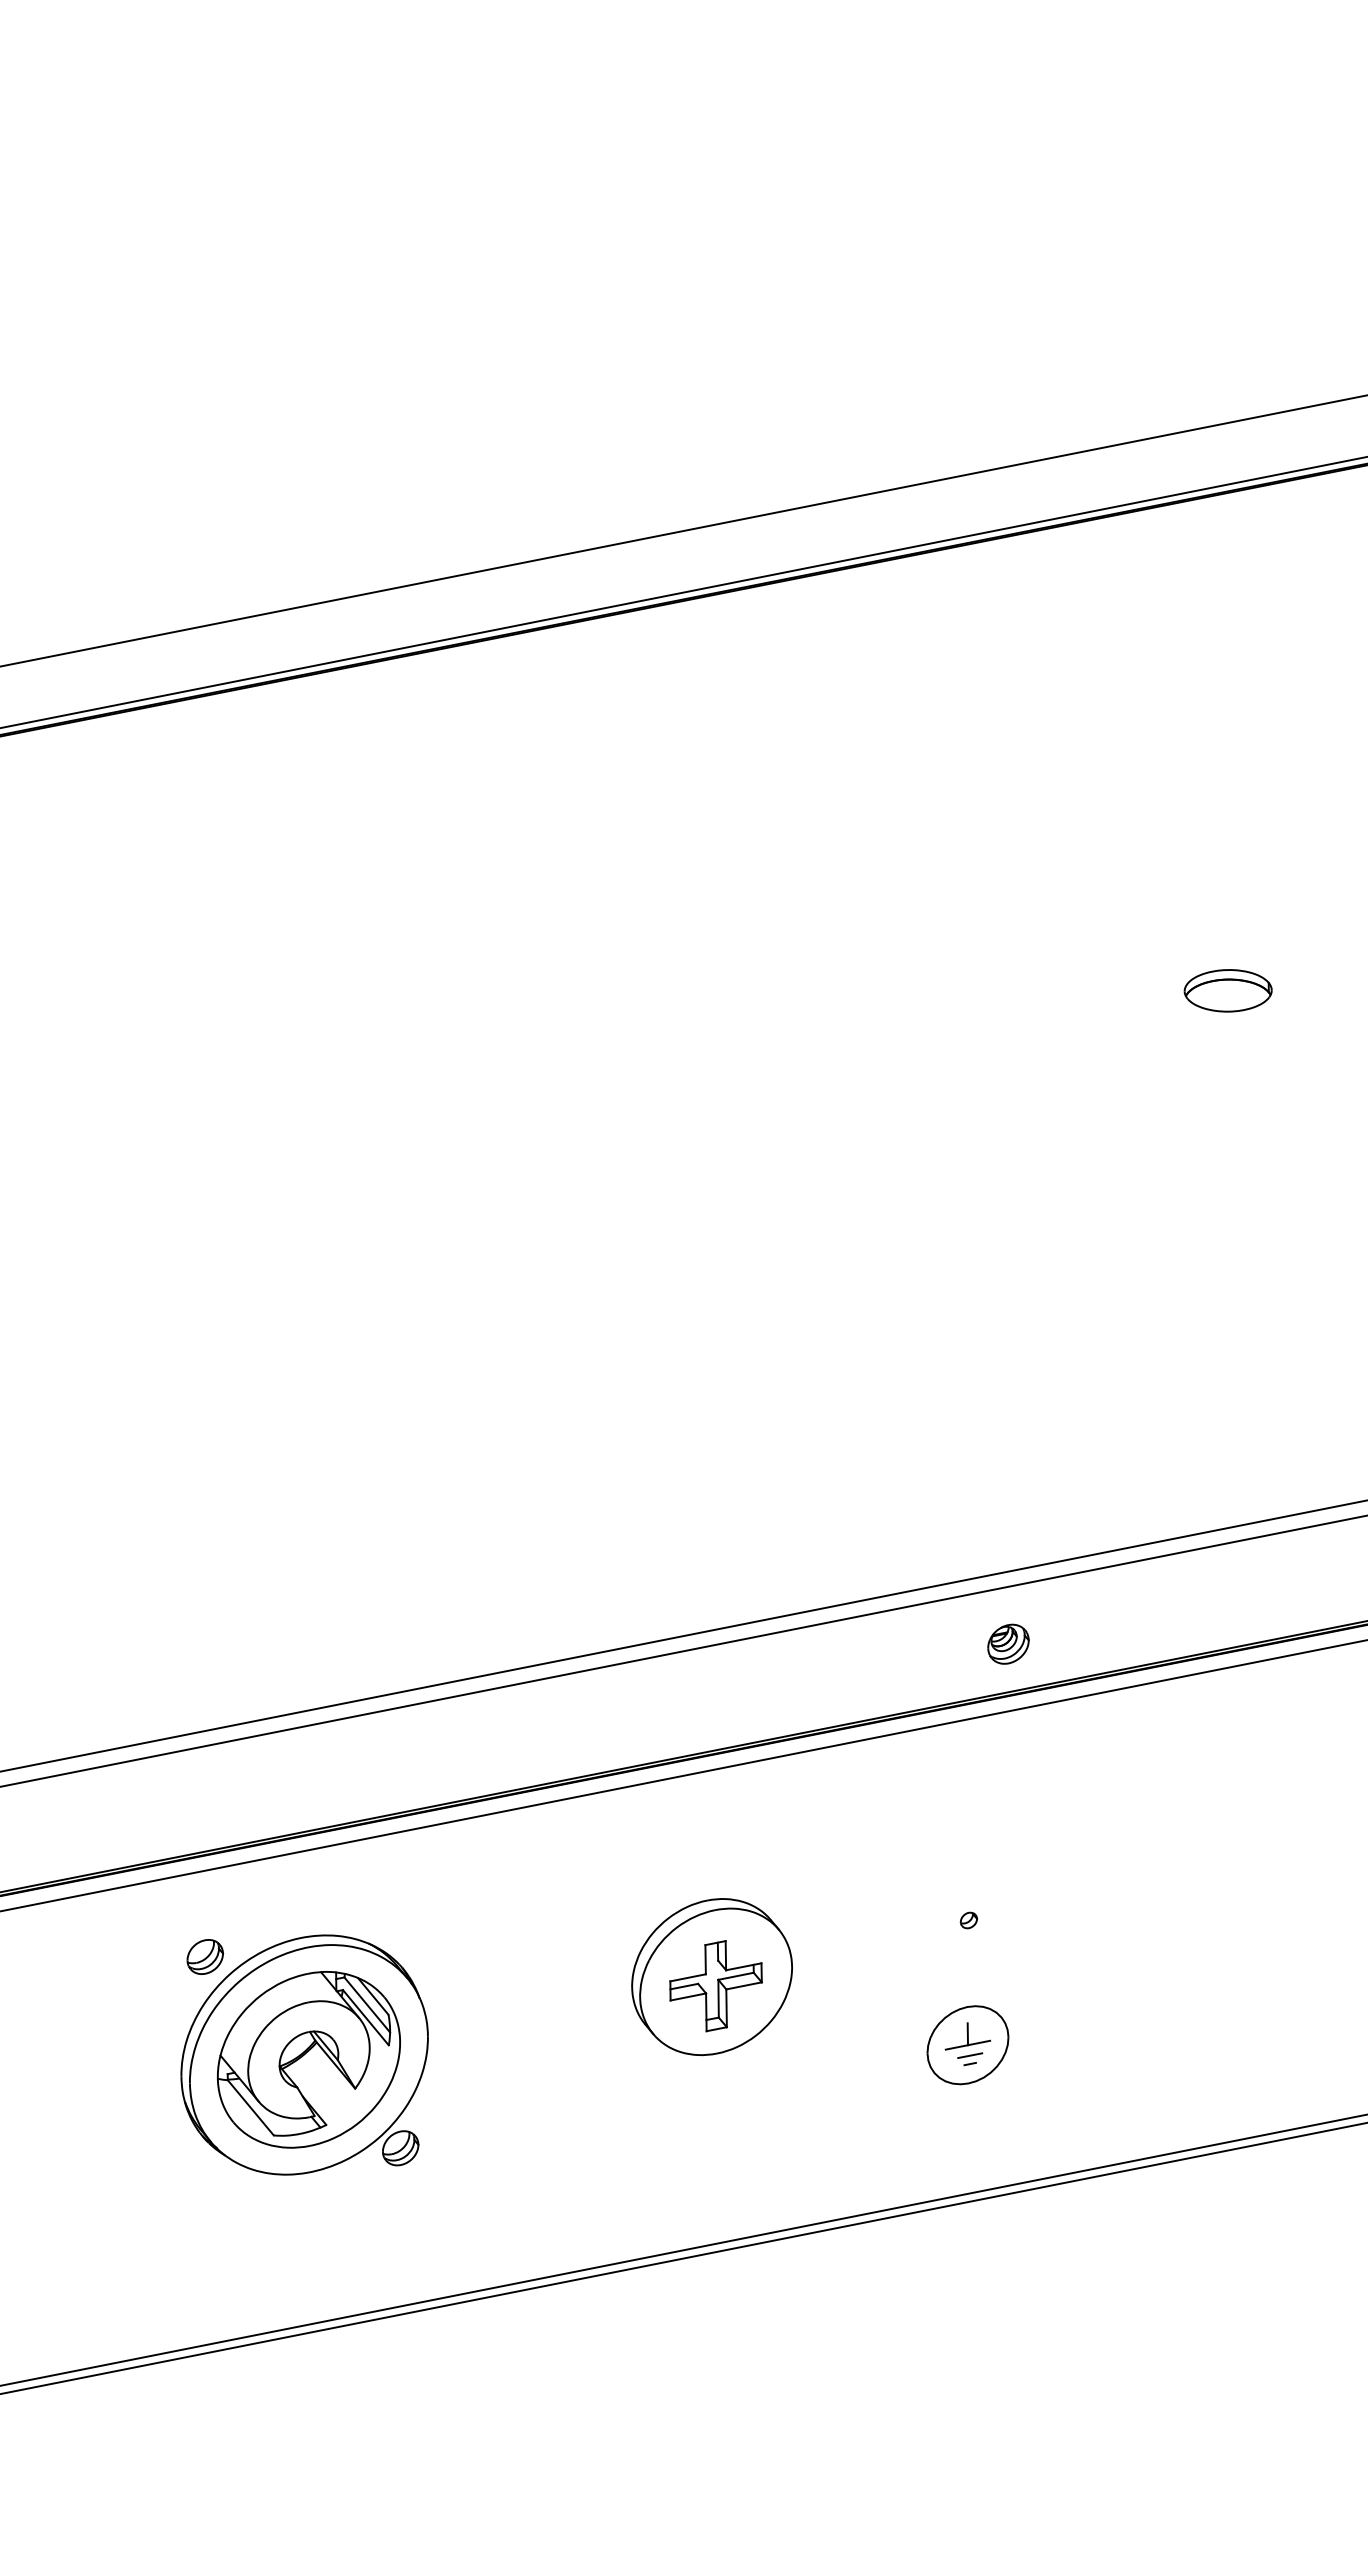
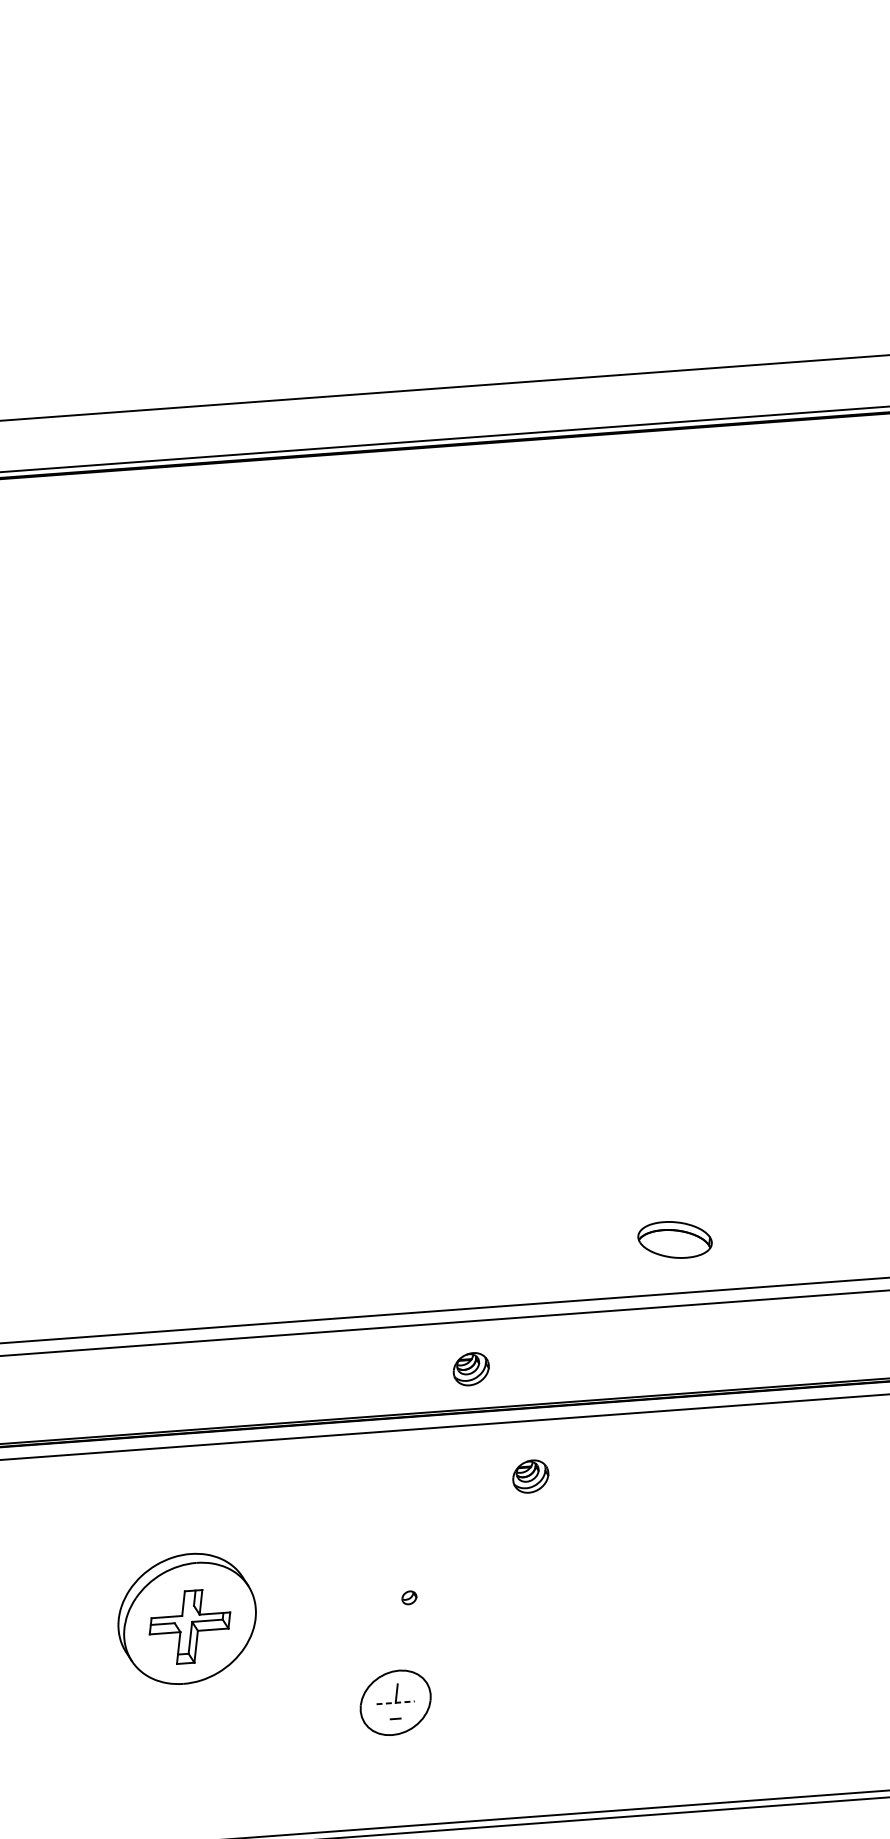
part: (1227, 990) -> (674, 1239), moved
part: (1093, 1760) -> (530, 1475), added
line: (967, 2045) -> (395, 1703), solid -> dashed
line: (970, 2055) -> (396, 1711), removed

